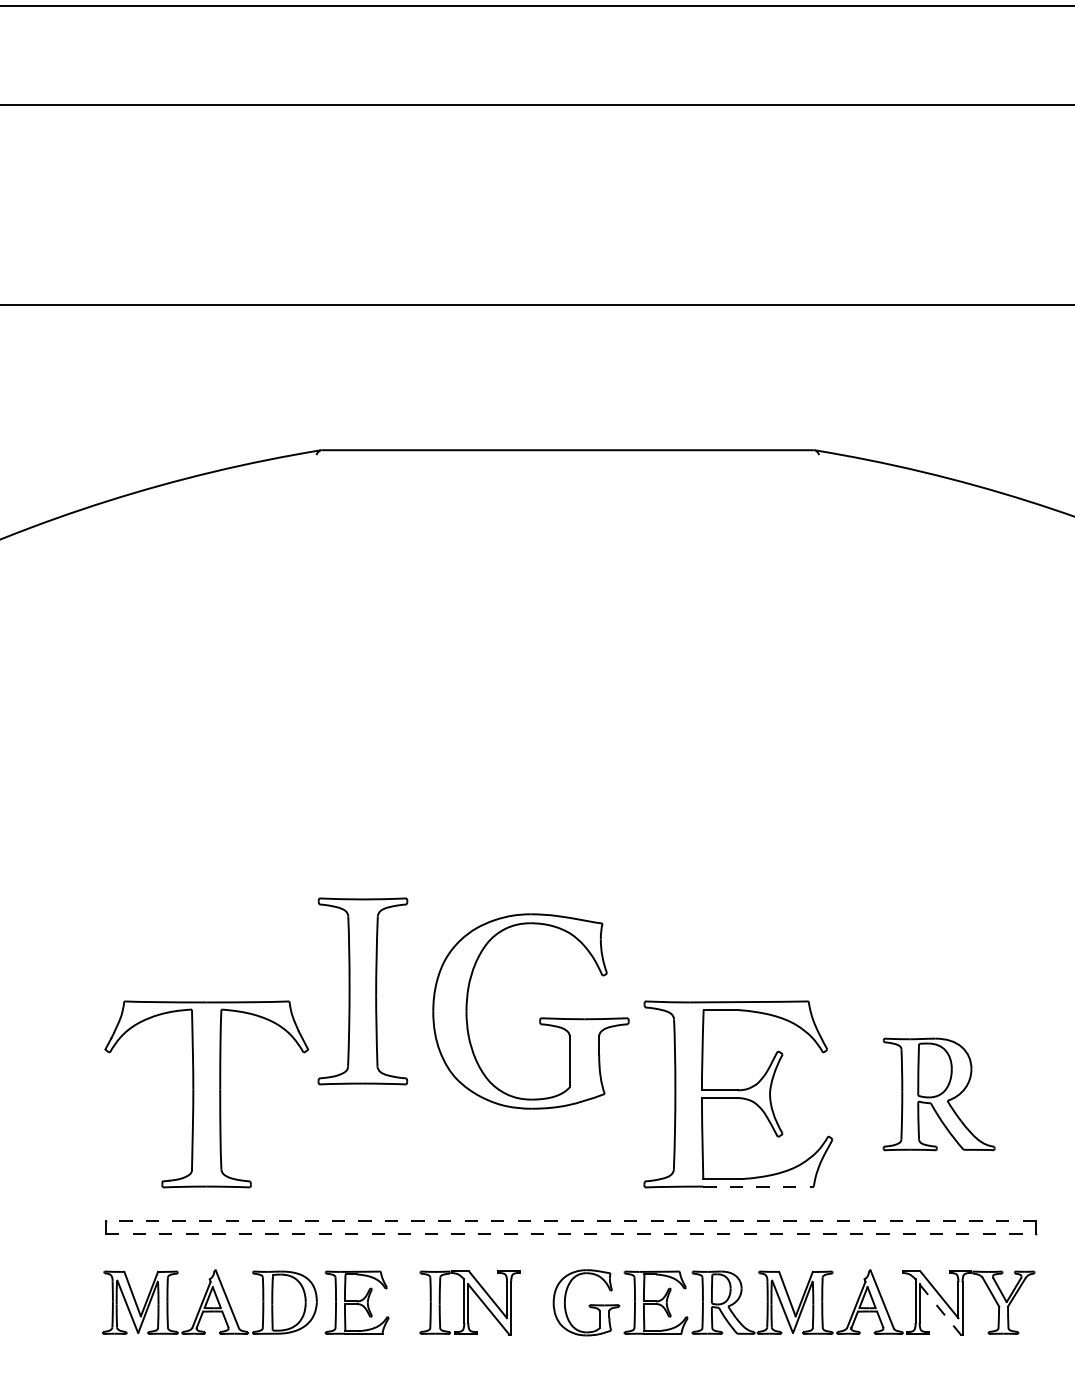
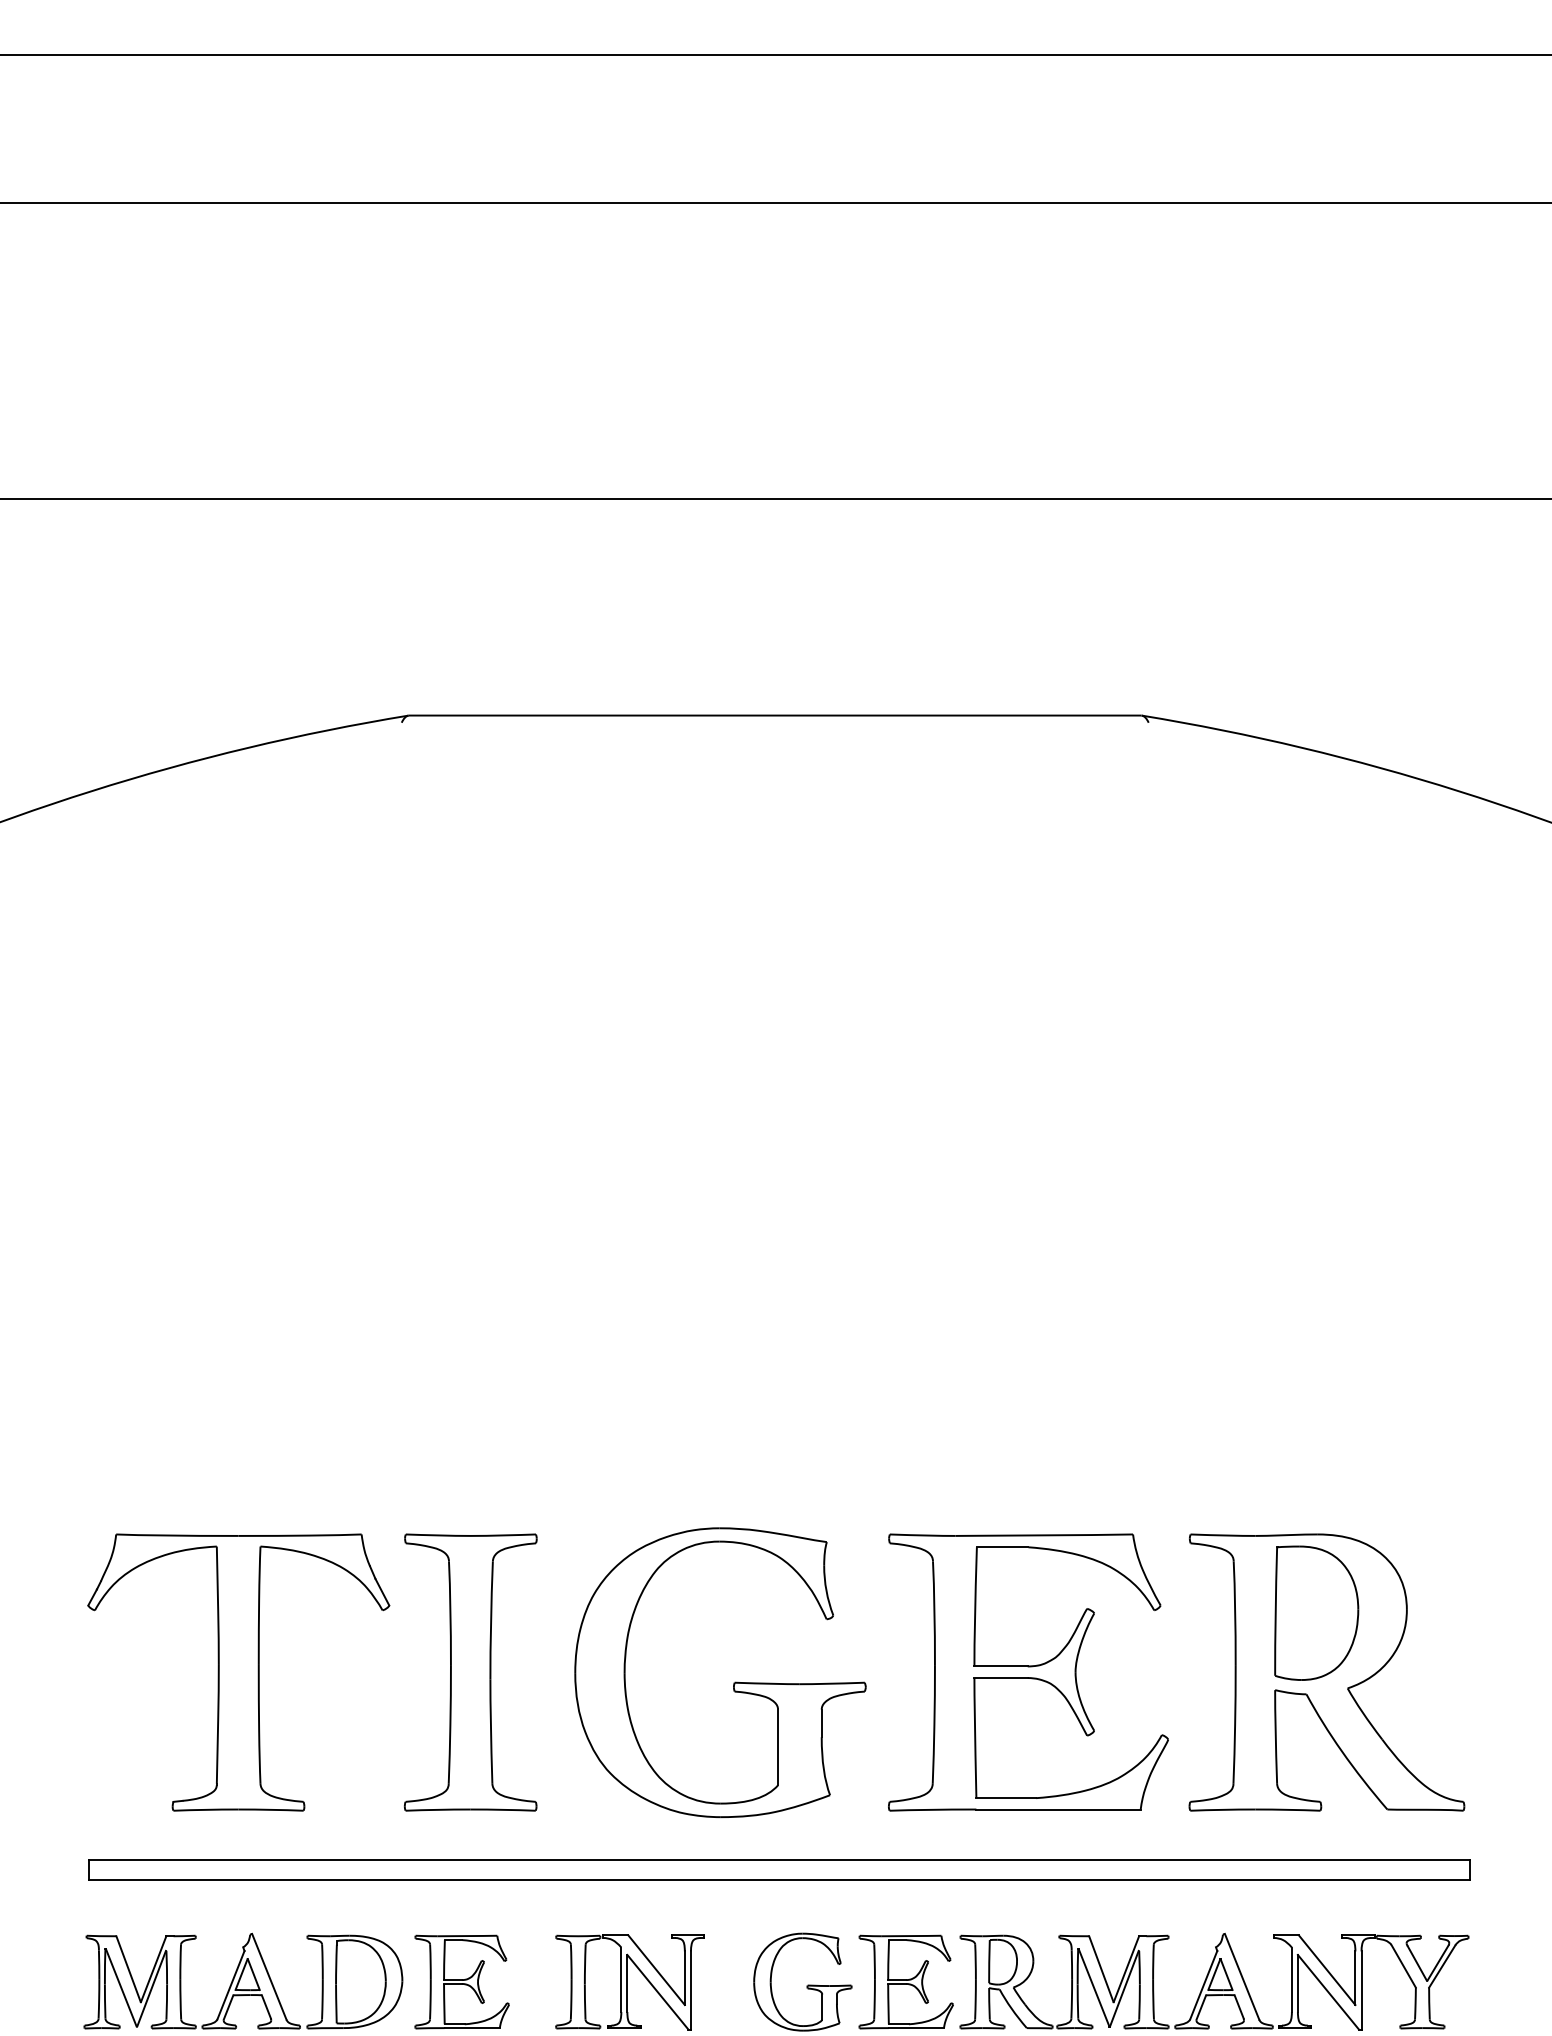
part: (362, 991) -> (470, 1672), moved
part: (539, 1018) -> (733, 1683), moved
part: (938, 1094) -> (1325, 1672), size x1.67
line: (759, 1186) -> (1059, 1809), dashed -> solid
line: (570, 1220) -> (779, 1859), dashed -> solid
line: (570, 1234) -> (779, 1880), dashed -> solid
line: (940, 1310) -> (1328, 1993), dashed -> solid

